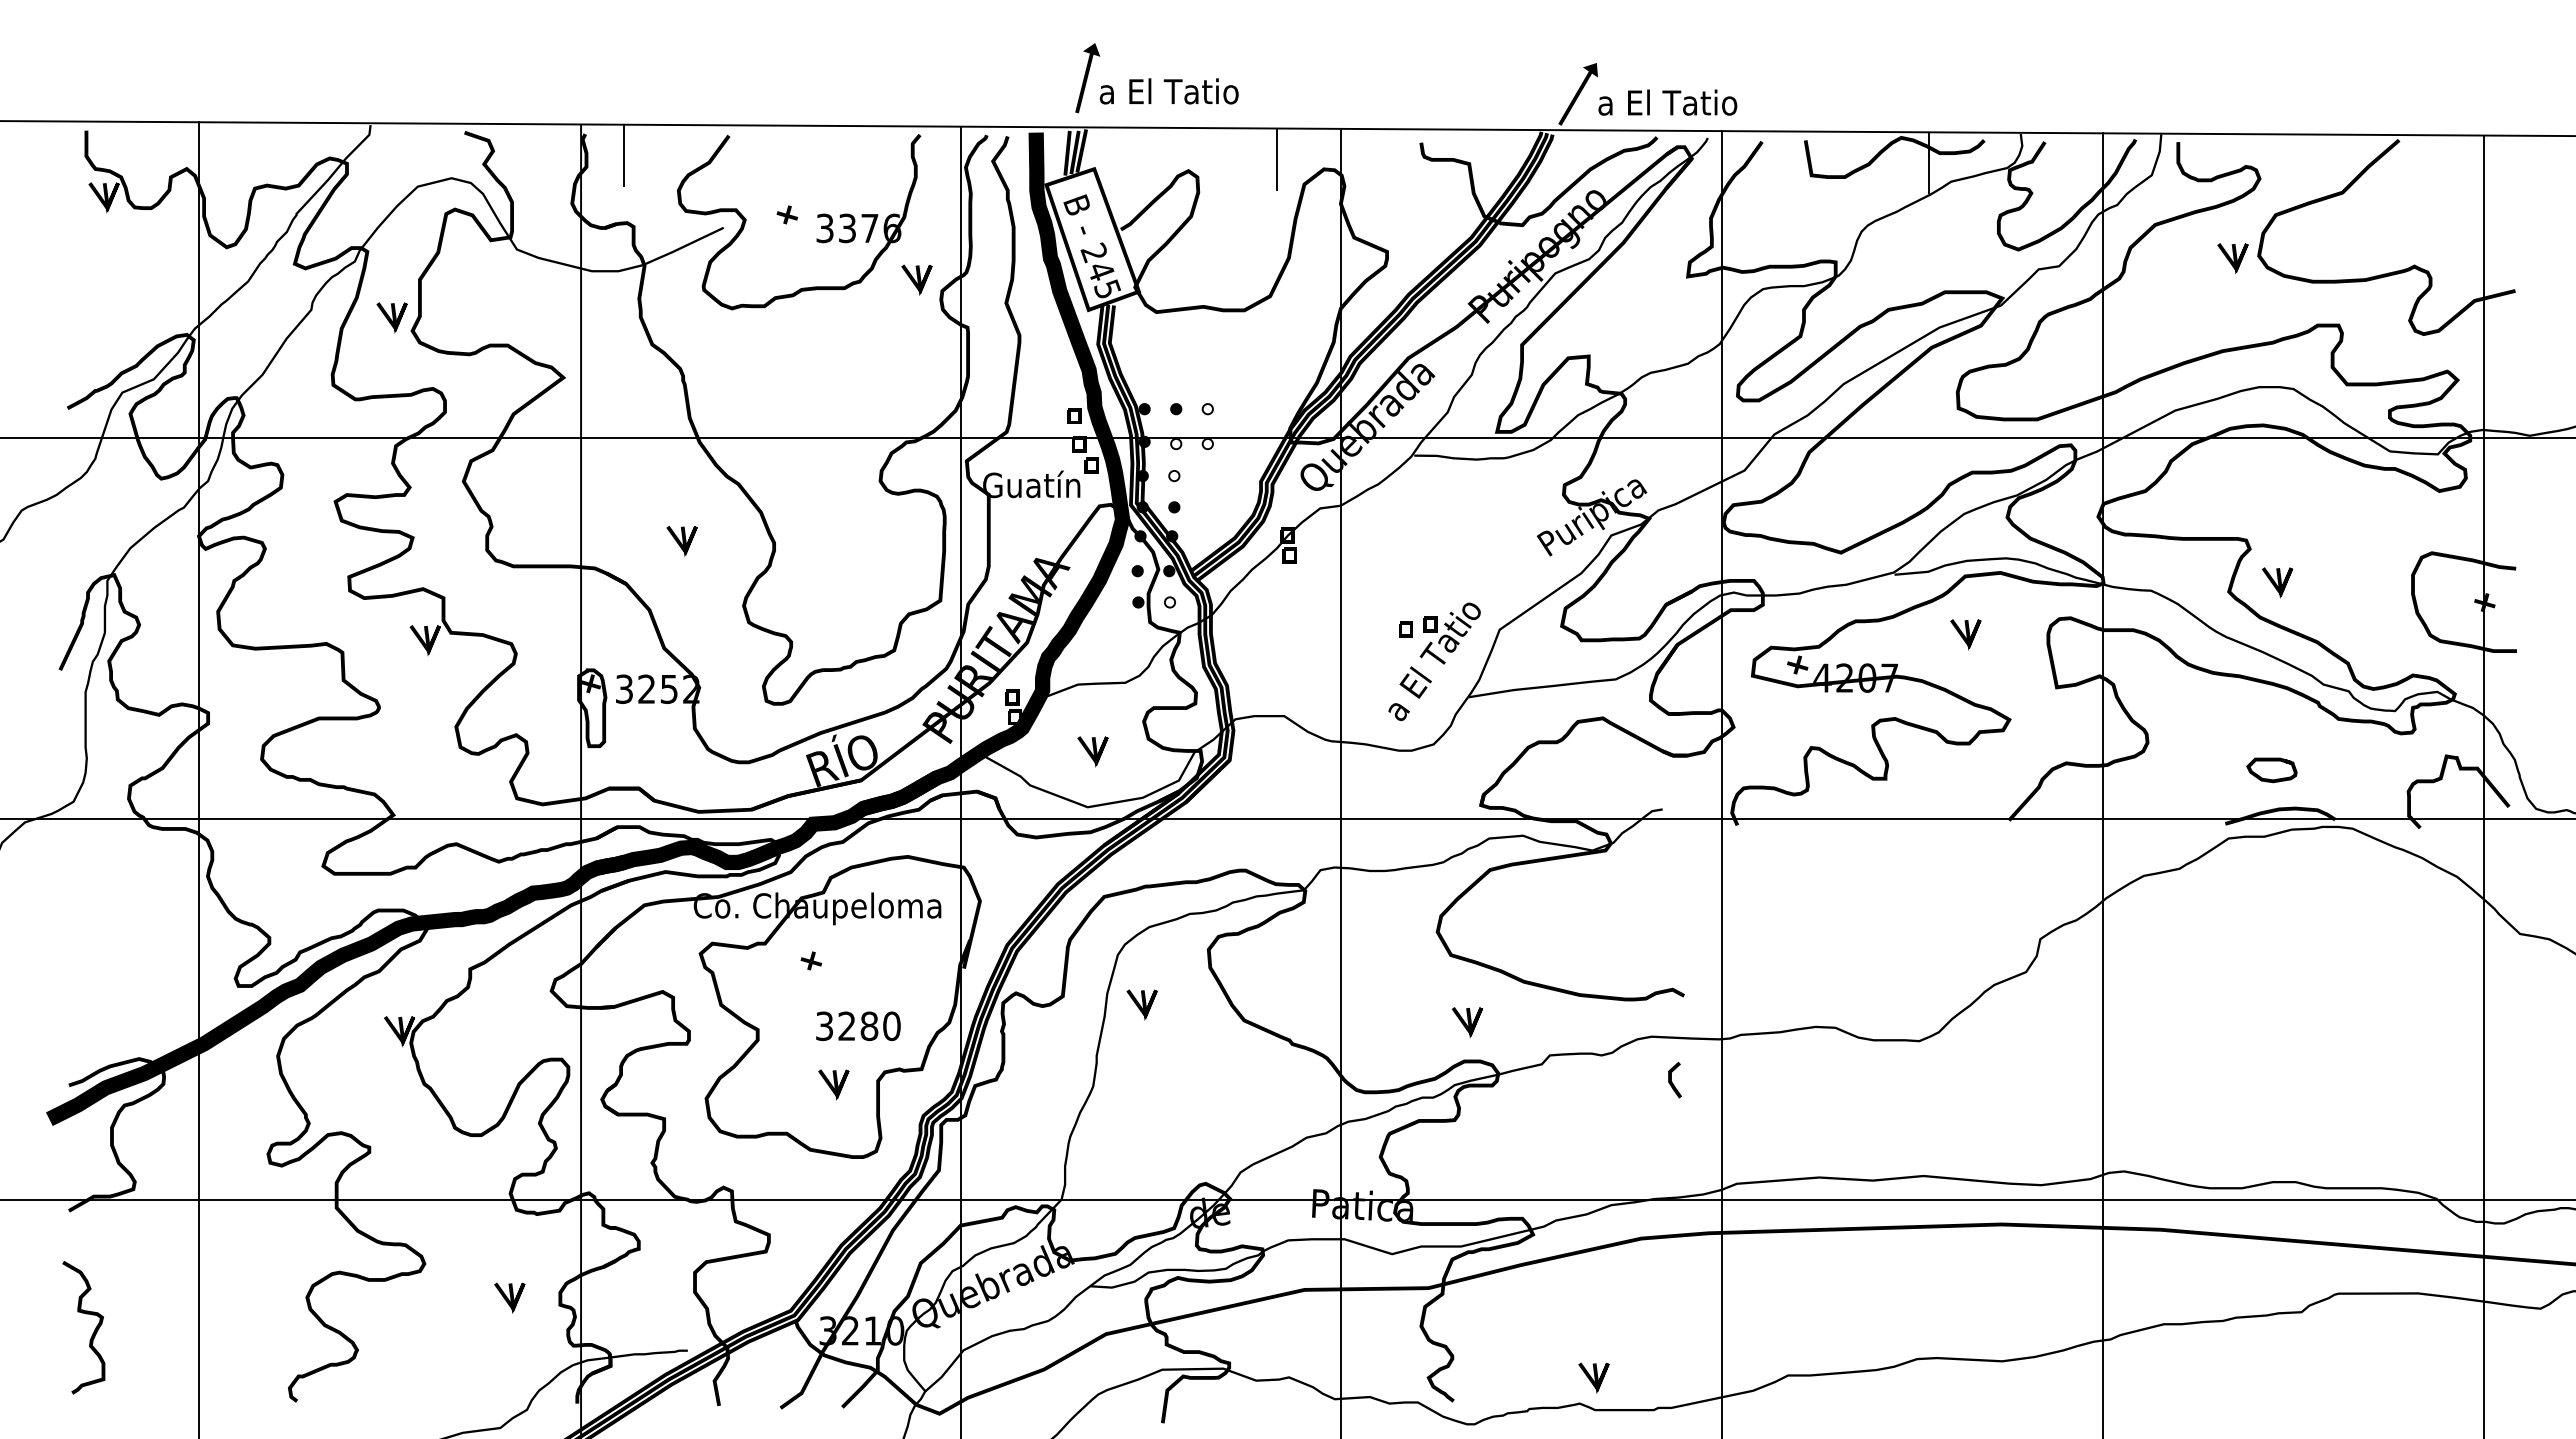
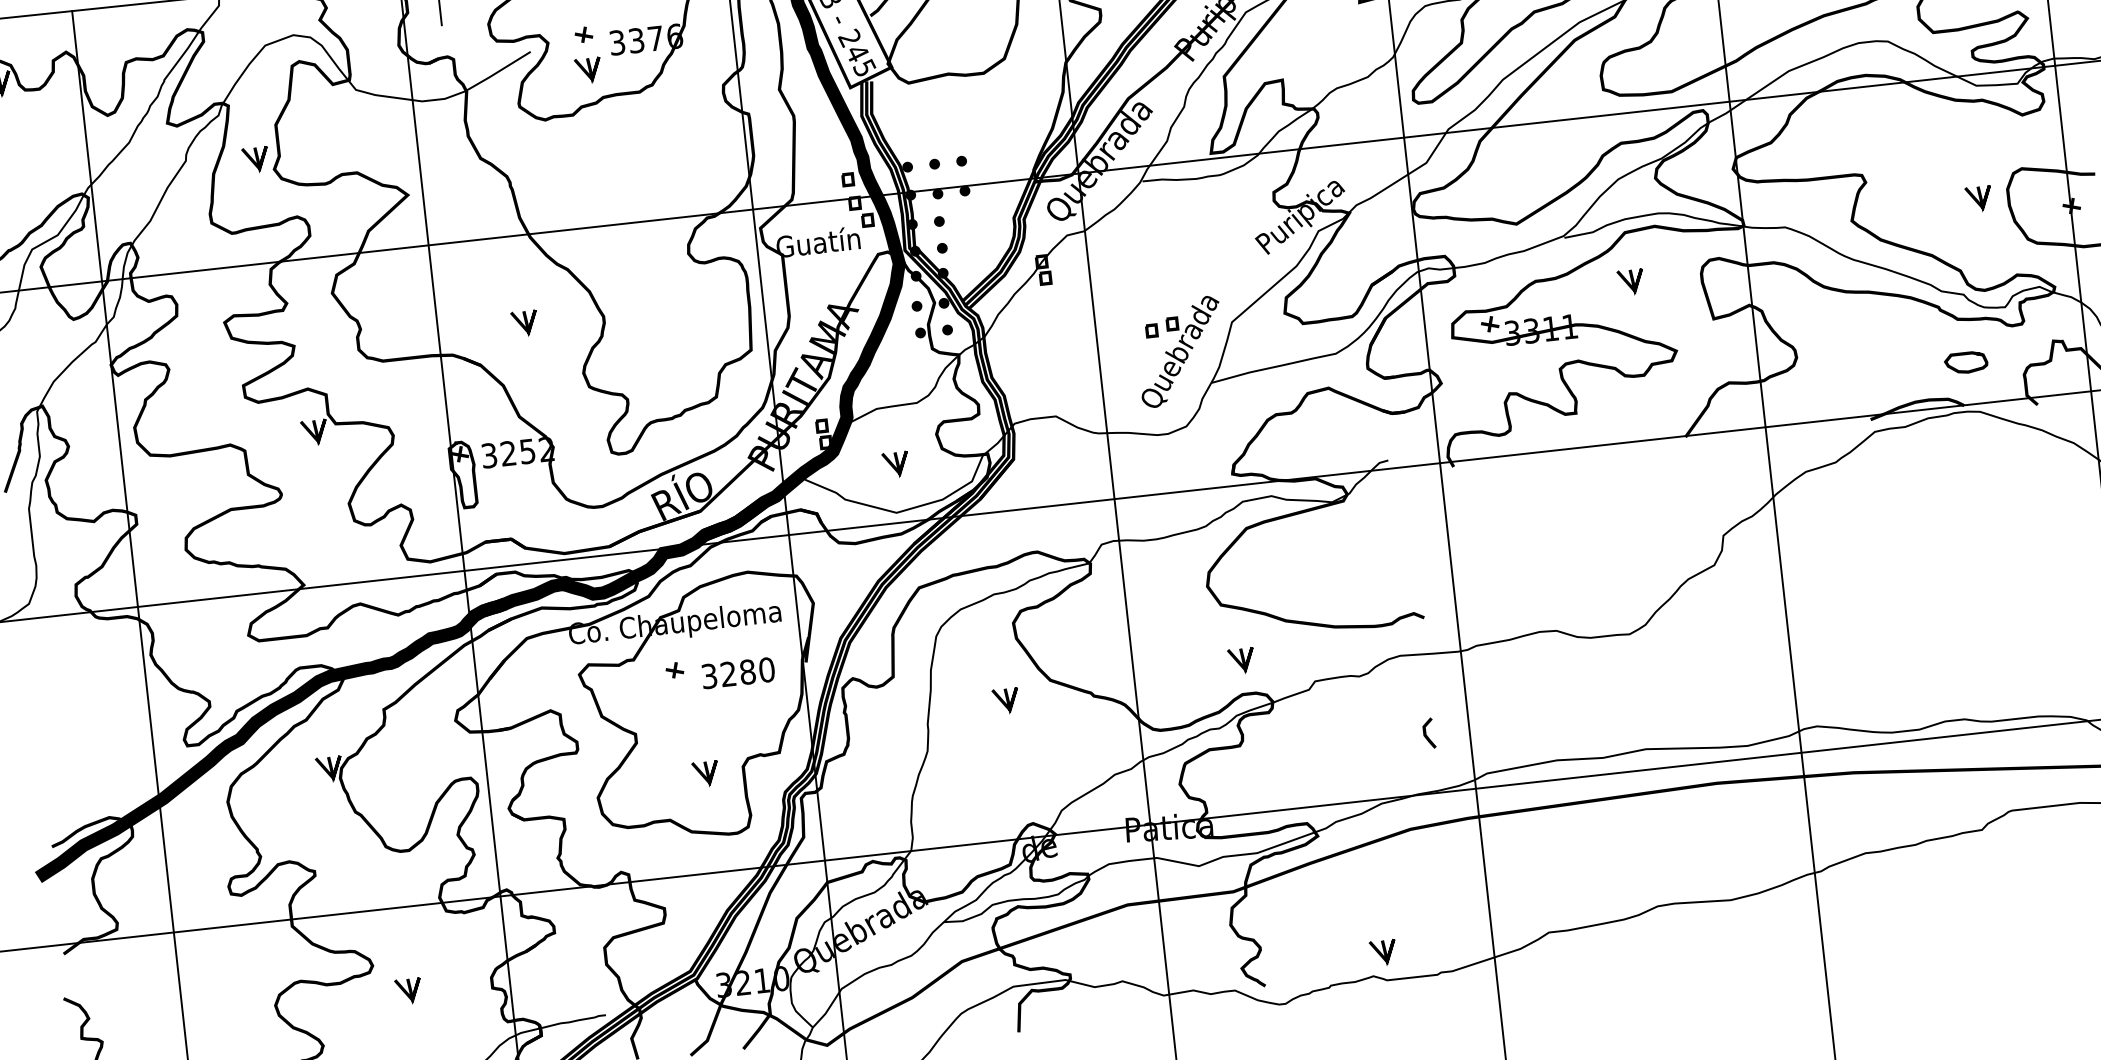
line: (917, 279) -> (588, 70), moved
fill: (1207, 409) -> (961, 161), added
fill: (1176, 443) -> (938, 193), added
fill: (1207, 443) -> (964, 190), added
fill: (1174, 475) -> (939, 221), added
line: (2277, 581) -> (1978, 198), moved
fill: (1169, 602) -> (947, 330), added
text: (1436, 658) -> (1180, 352), a El Tatio -> Quebrada
text: (1855, 677) -> (1540, 329), 4207 -> 3311
curve: (2269, 778) -> (1964, 370), moved
line: (1140, 1004) -> (1004, 701), moved
text: (858, 1026) -> (738, 673), moved
line: (1672, 1081) -> (1427, 734), moved
line: (510, 1297) -> (409, 990), moved

